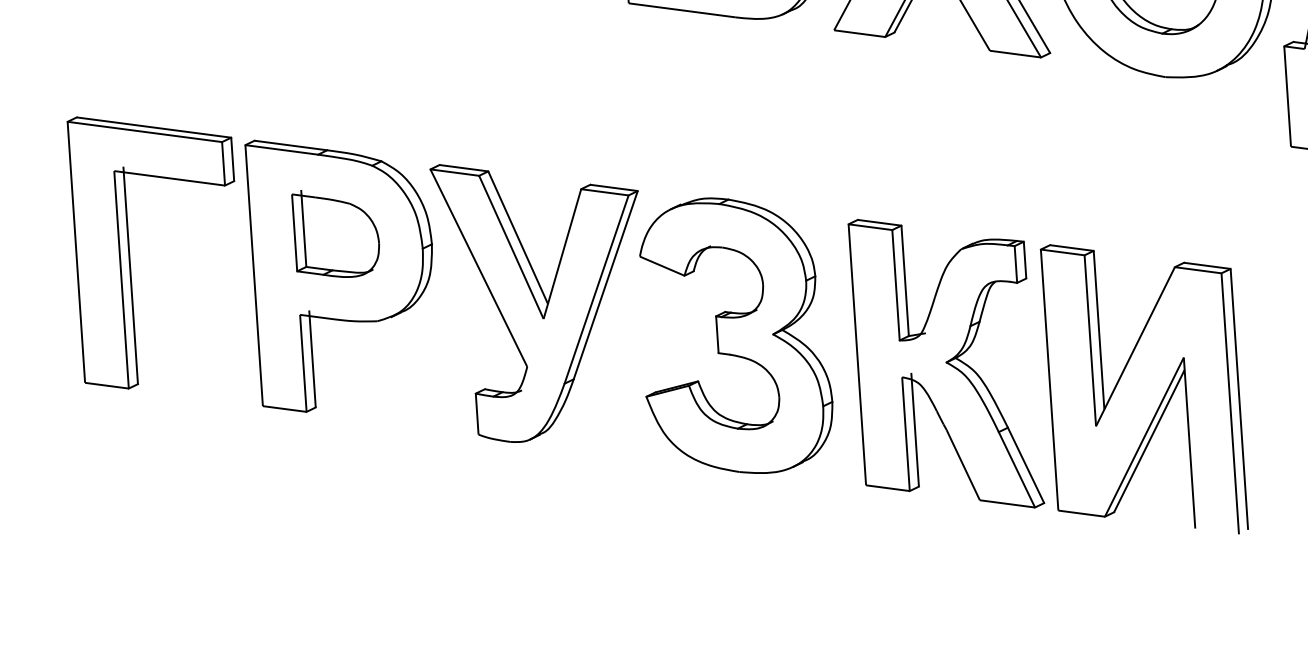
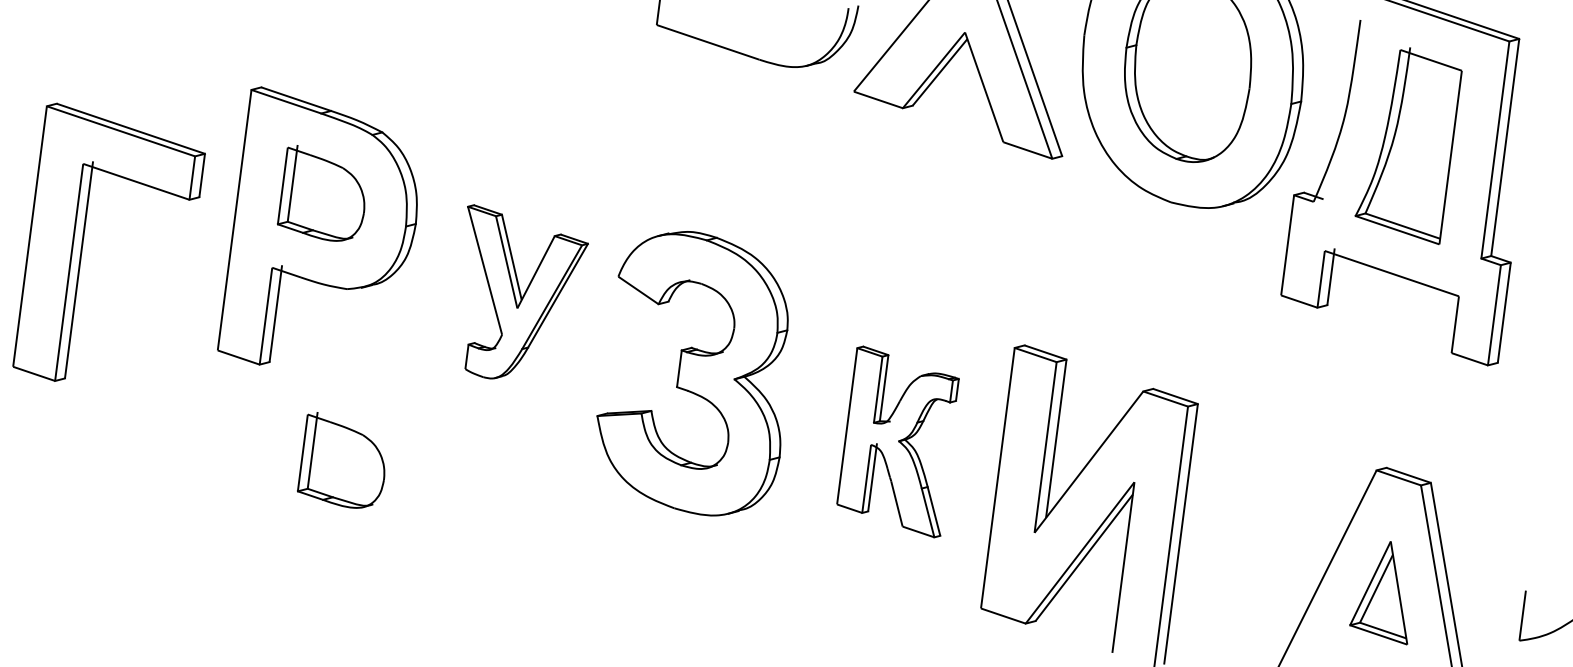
part: (129, 242) -> (84, 237), moved
part: (553, 288) -> (526, 291), size x0.6
part: (944, 363) -> (897, 441), size x0.6
part: (405, 489) -> (341, 460), added

